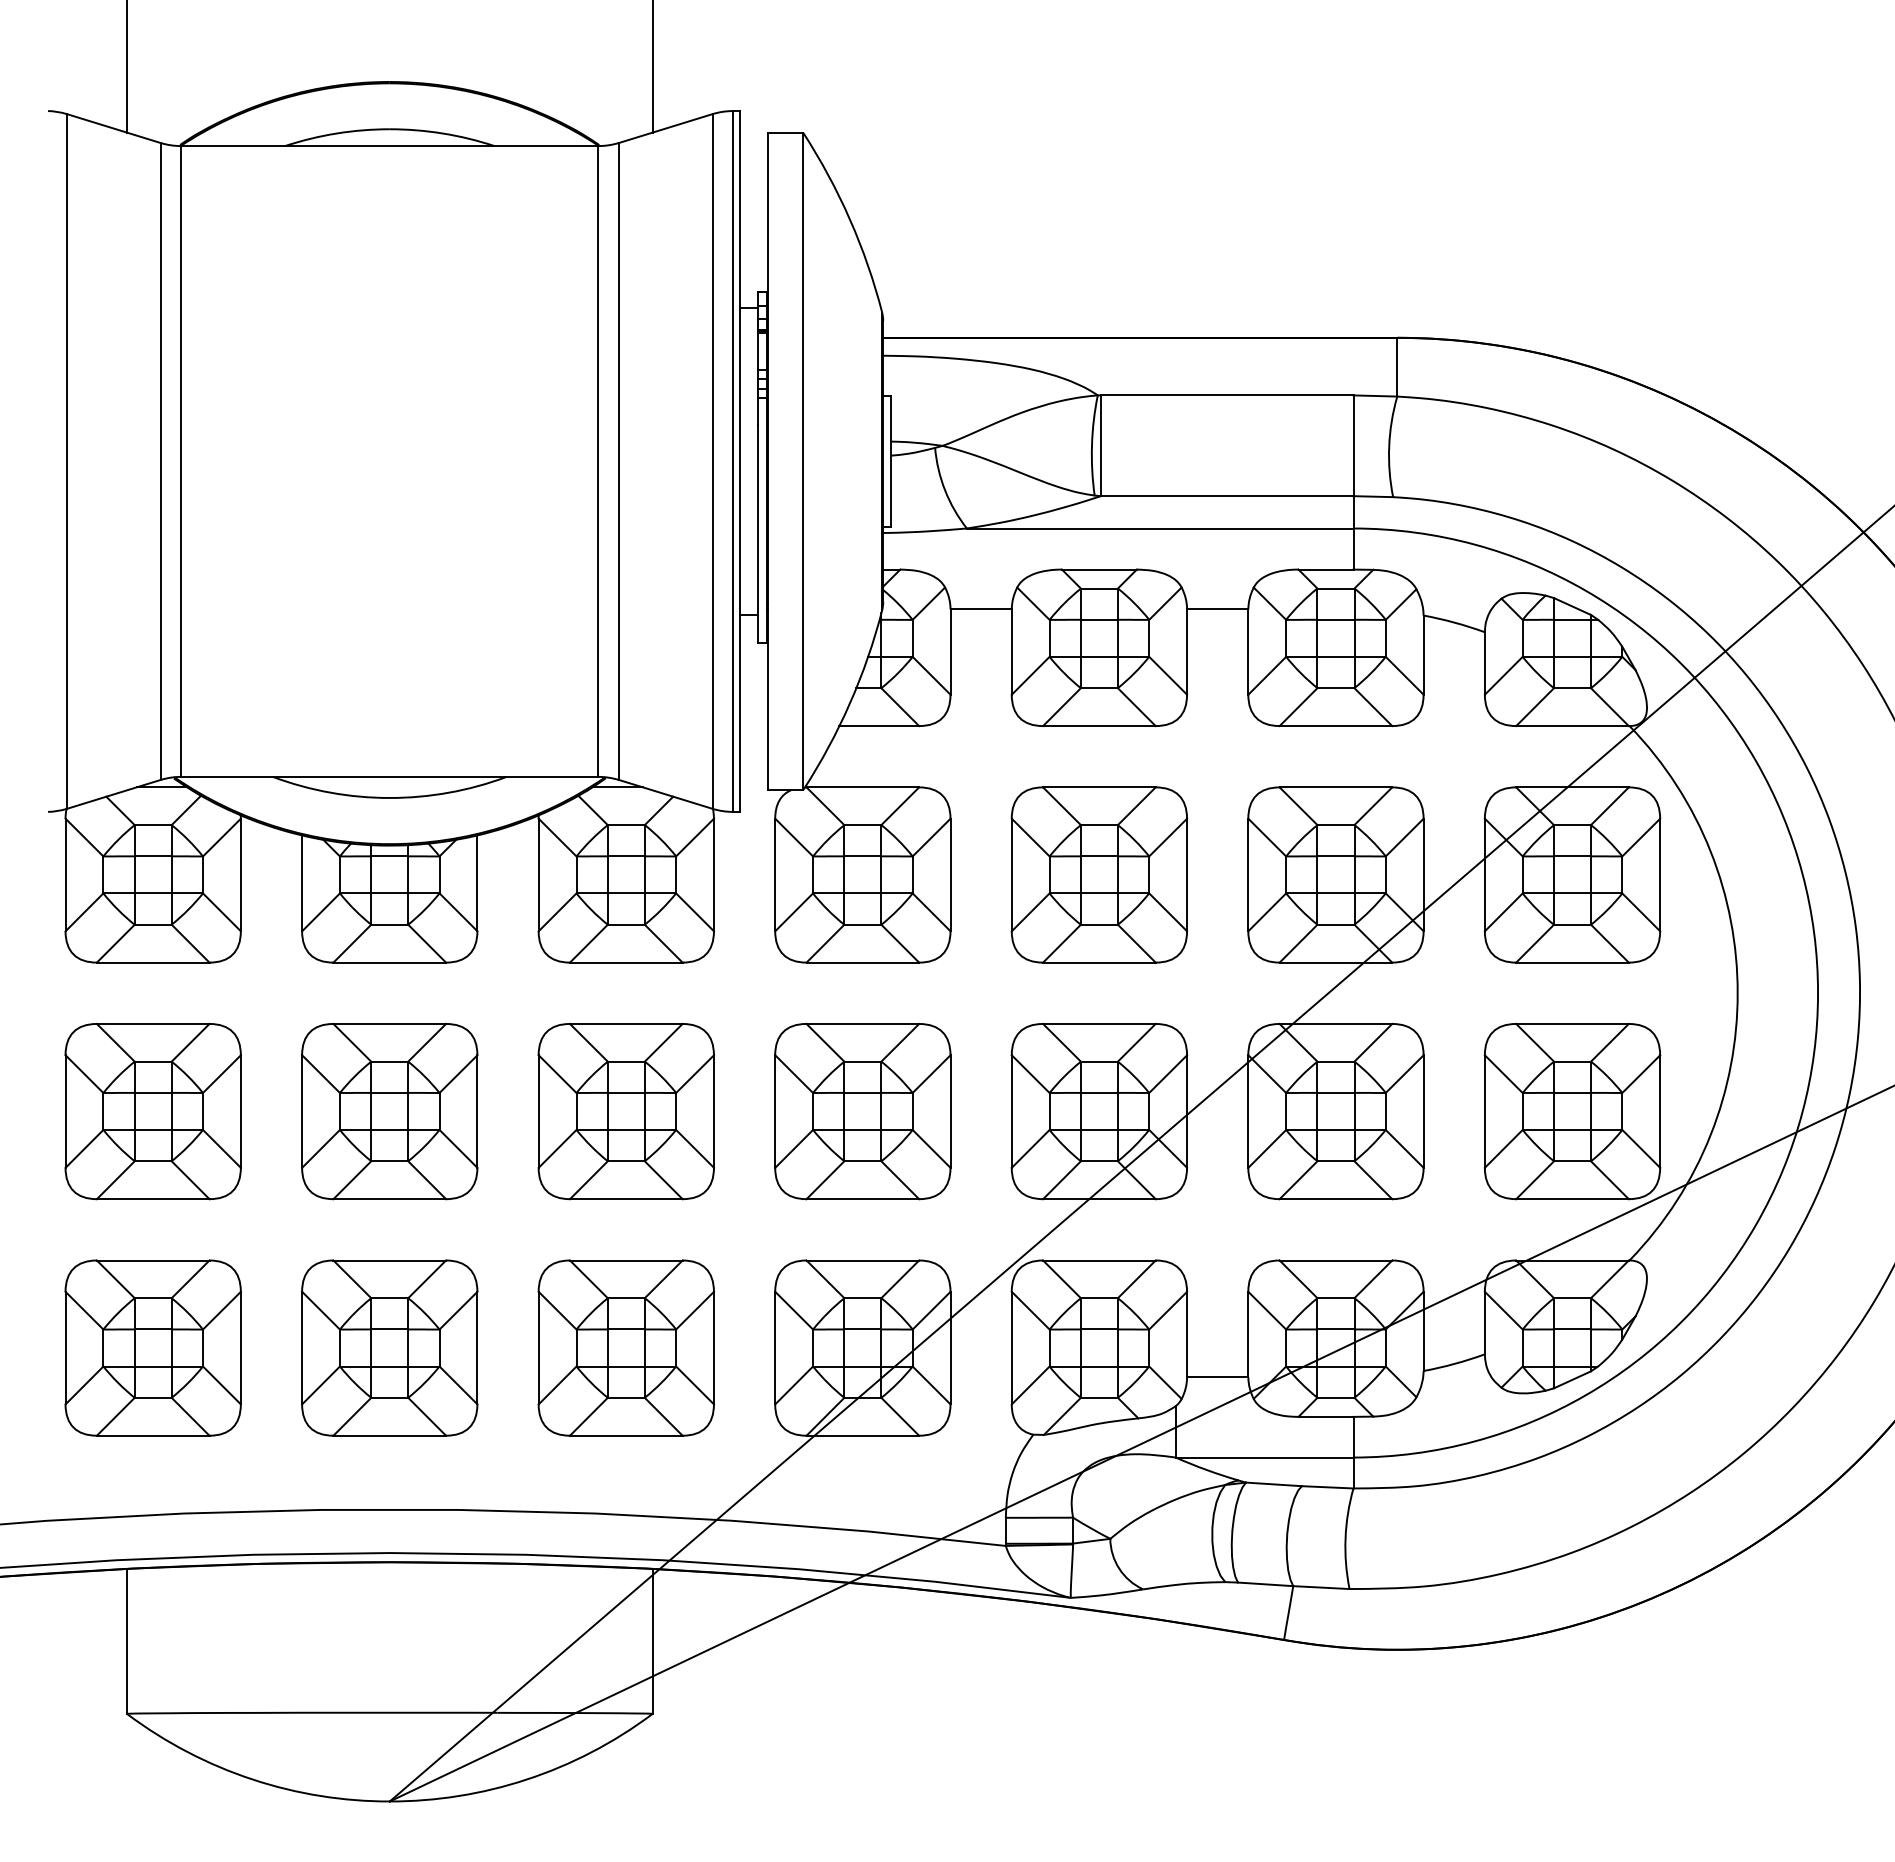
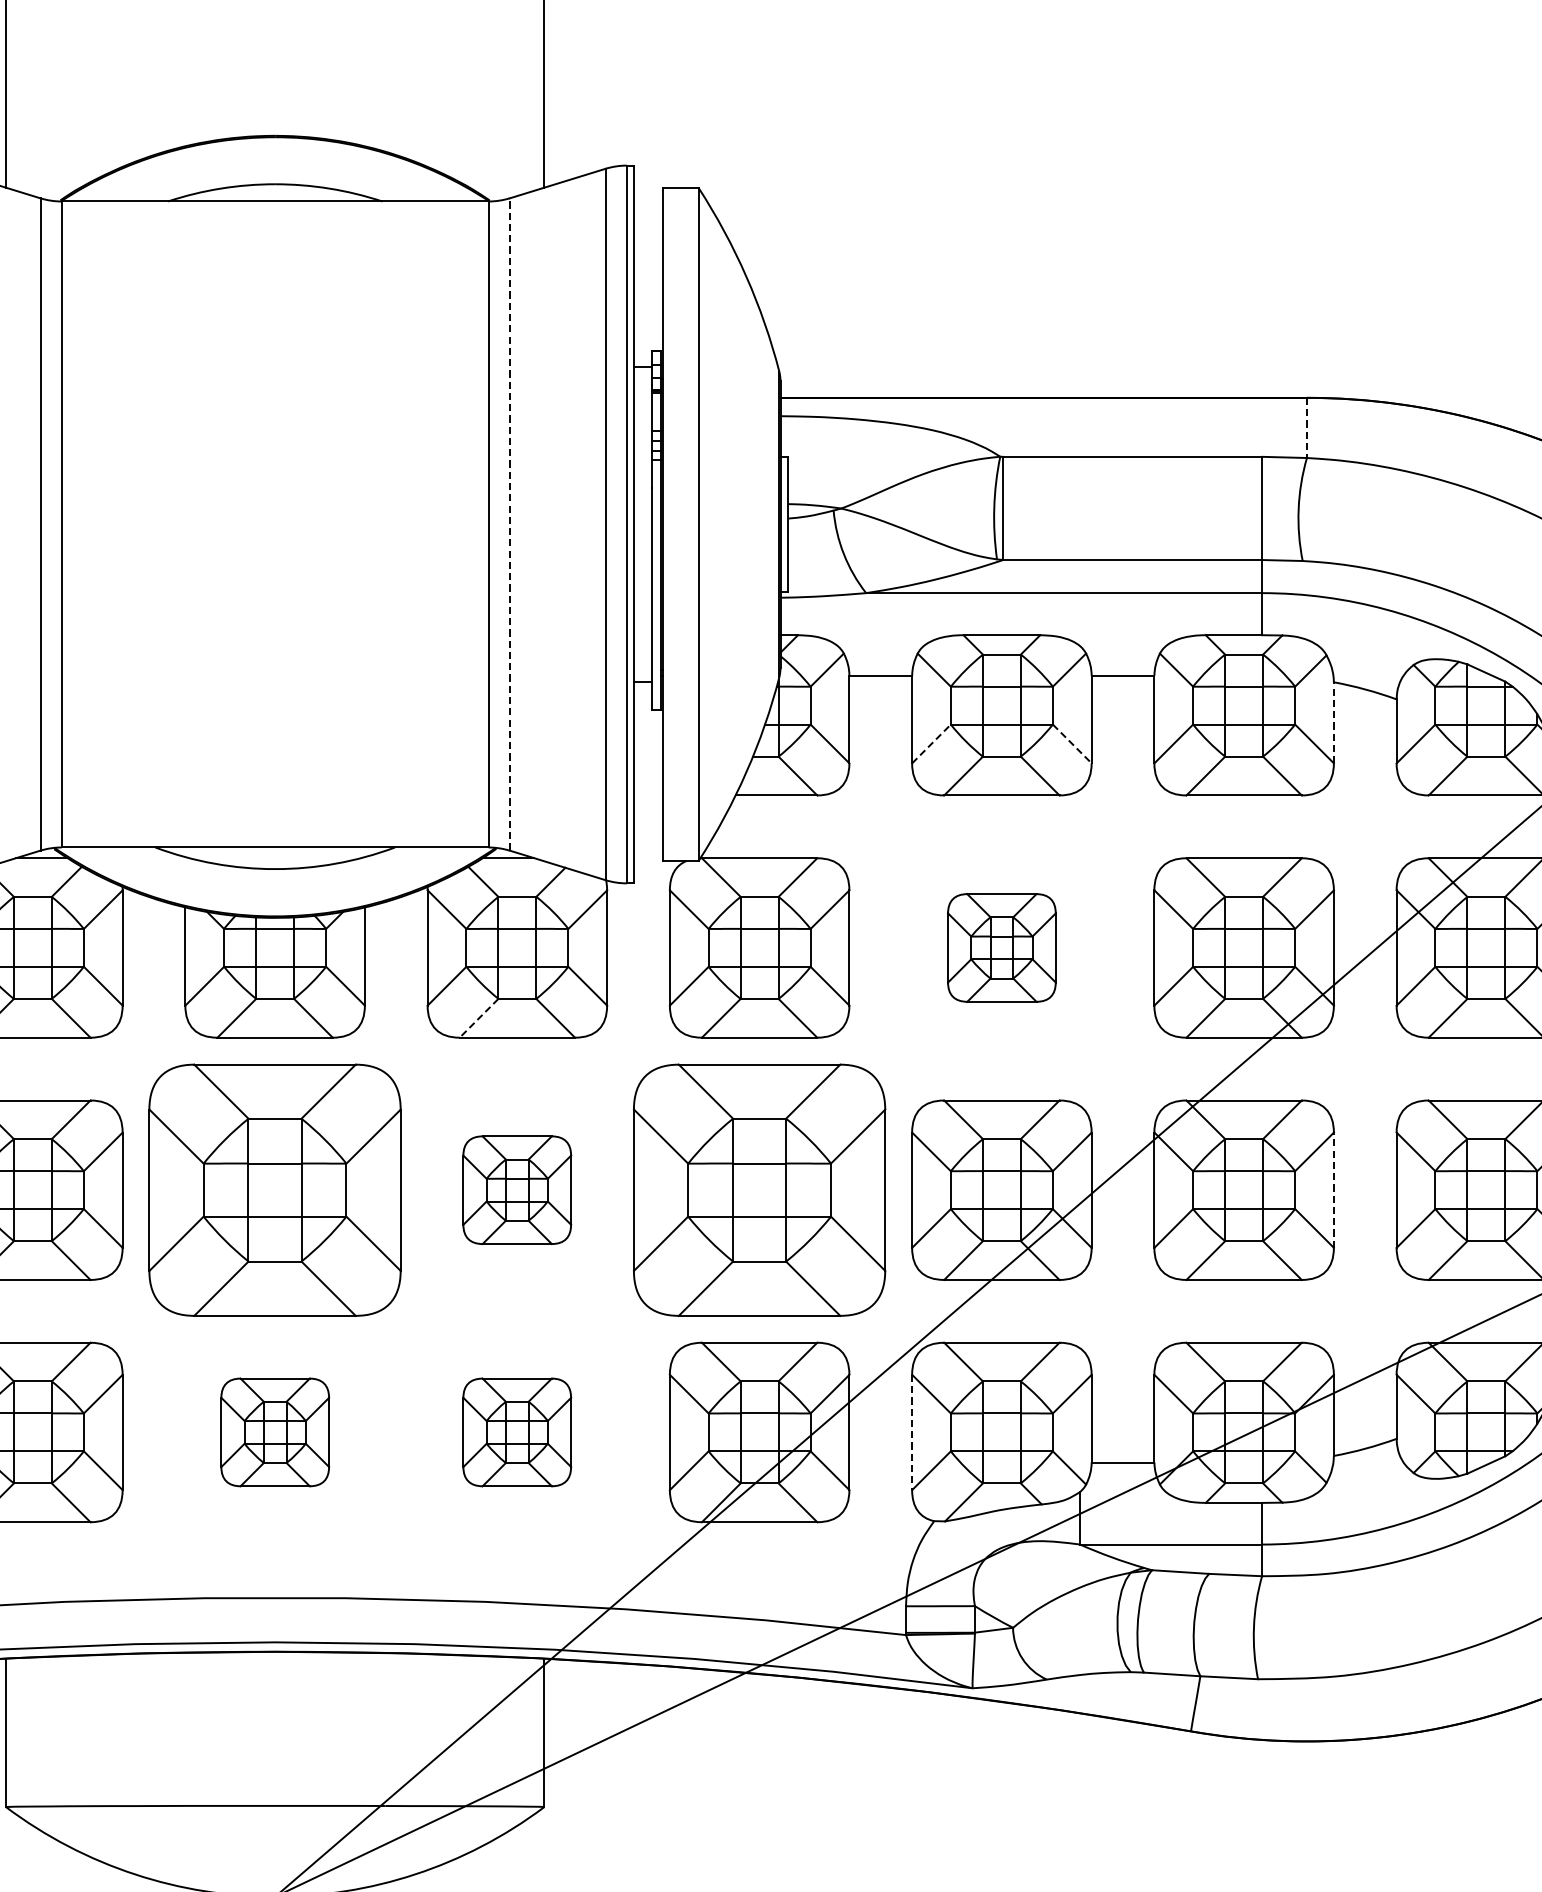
line: (1397, 367) -> (1307, 428), solid -> dashed
line: (618, 460) -> (509, 523), solid -> dashed
line: (1423, 655) -> (1333, 723), solid -> dashed
line: (1030, 675) -> (931, 743), solid -> dashed
line: (1168, 675) -> (1072, 743), solid -> dashed
part: (1099, 874) -> (1001, 947), size x0.6
line: (588, 943) -> (478, 1018), solid -> dashed
part: (389, 1111) -> (274, 1190), size x1.4
part: (625, 1111) -> (516, 1190), size x0.6
part: (862, 1111) -> (759, 1190), size x1.4
line: (1423, 1111) -> (1333, 1190), solid -> dashed
part: (389, 1347) -> (274, 1431), size x0.6
part: (625, 1347) -> (516, 1431), size x0.6
line: (1011, 1348) -> (911, 1432), solid -> dashed

